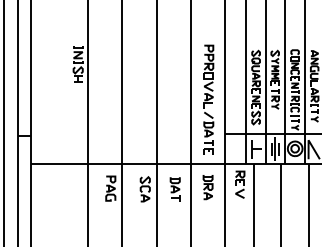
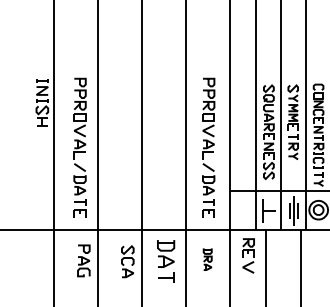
part: (107, 99) -> (79, 147), added
part: (207, 187) -> (207, 259), size x0.7
part: (174, 189) -> (164, 261), size x1.4

